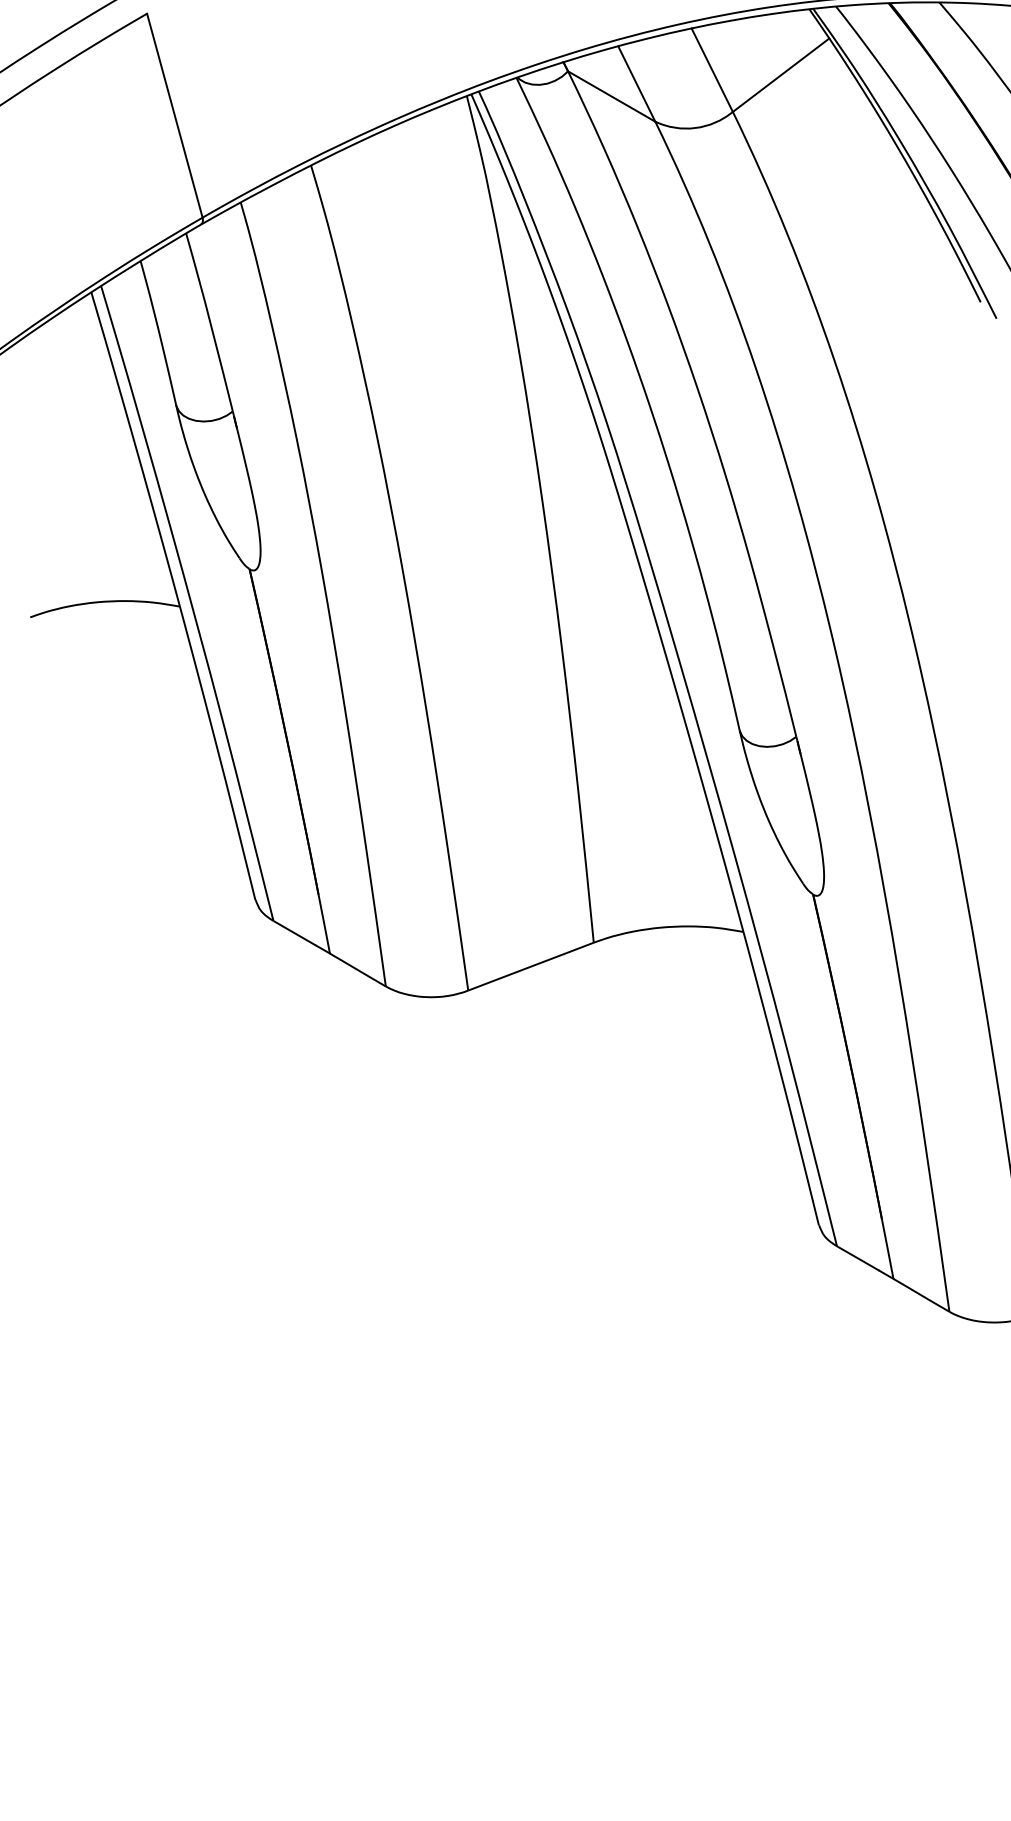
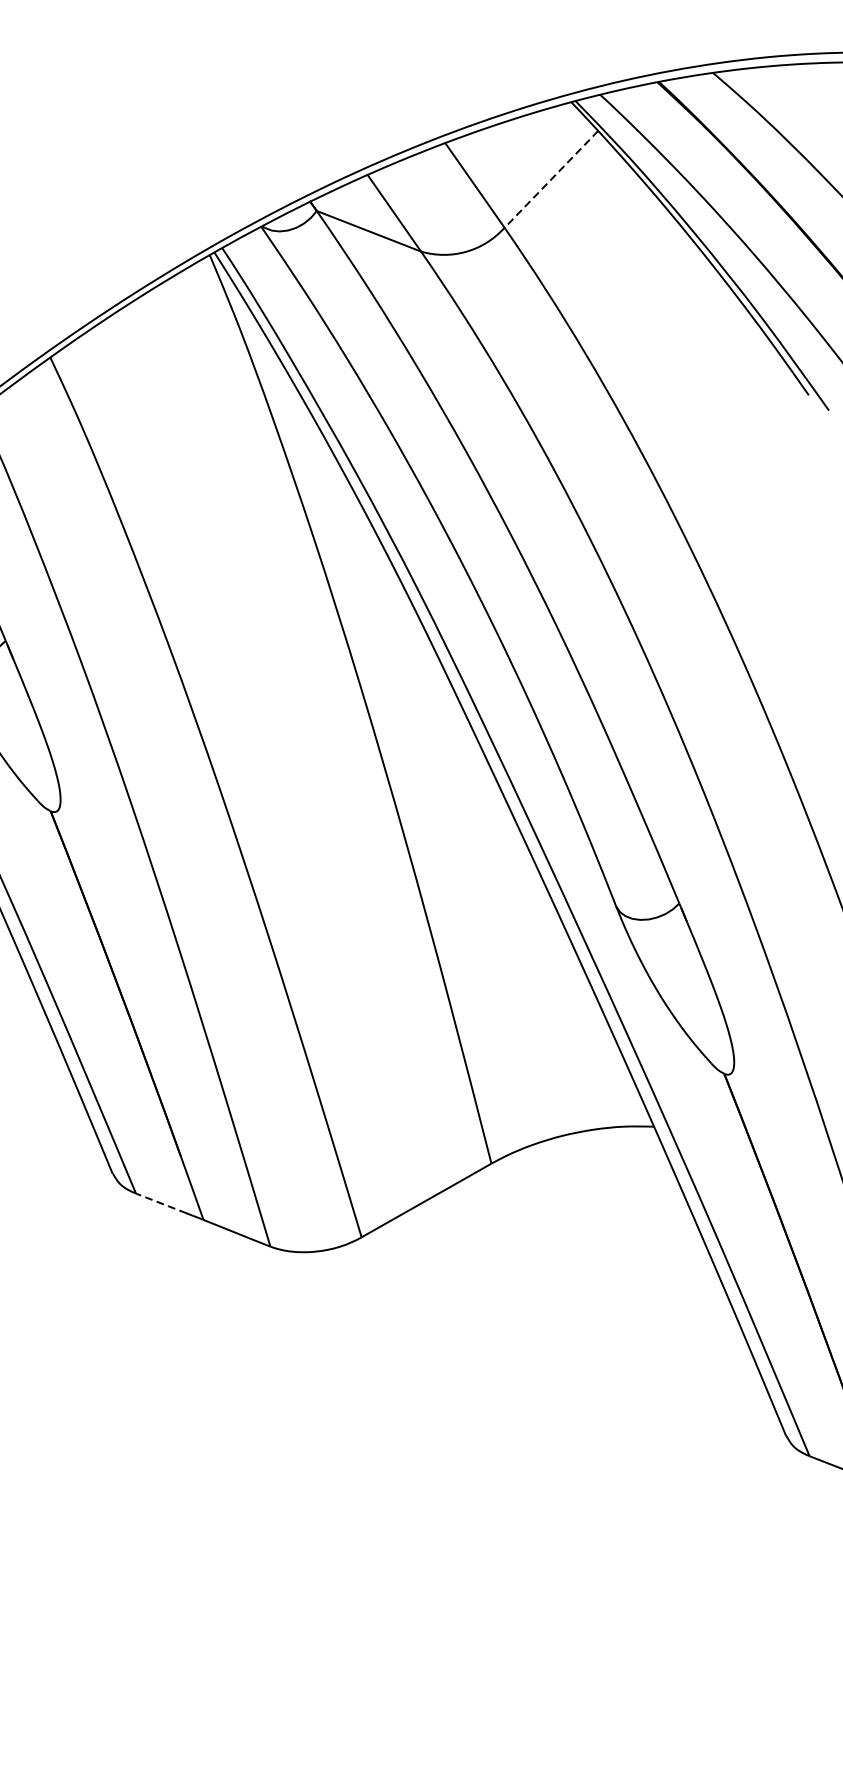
line: (781, 75) -> (551, 179), solid -> dashed
line: (294, 933) -> (161, 1203), solid -> dashed

